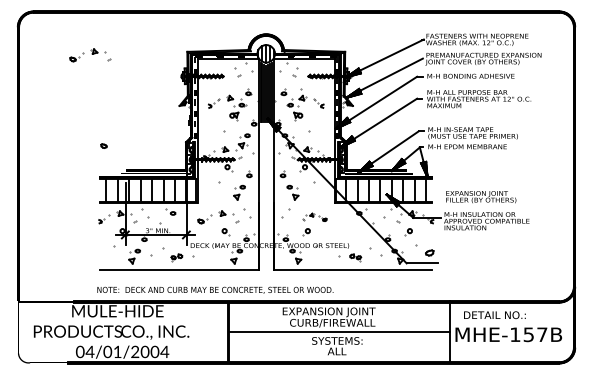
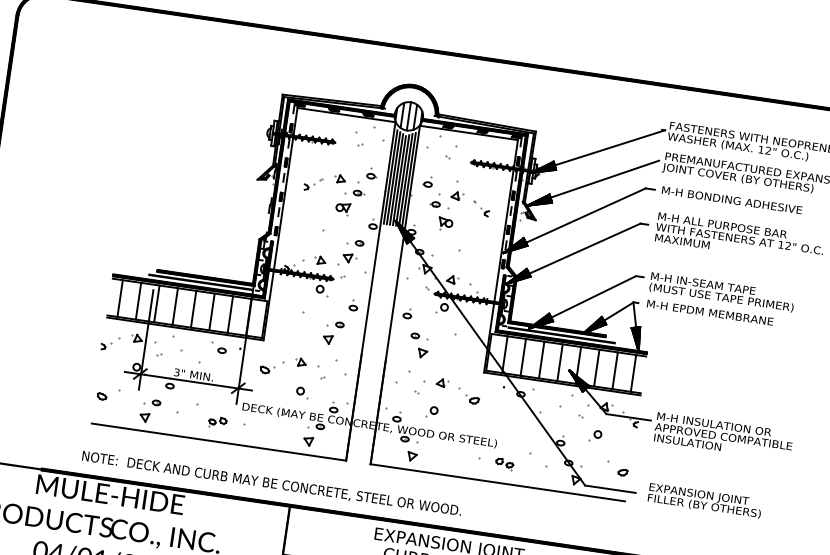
part: (90, 55) -> (126, 77), removed
part: (103, 145) -> (101, 395), moved
text: (481, 197) -> (705, 501), moved
part: (314, 217) -> (447, 390), size x1.67
part: (425, 249) -> (618, 467), size x0.71

